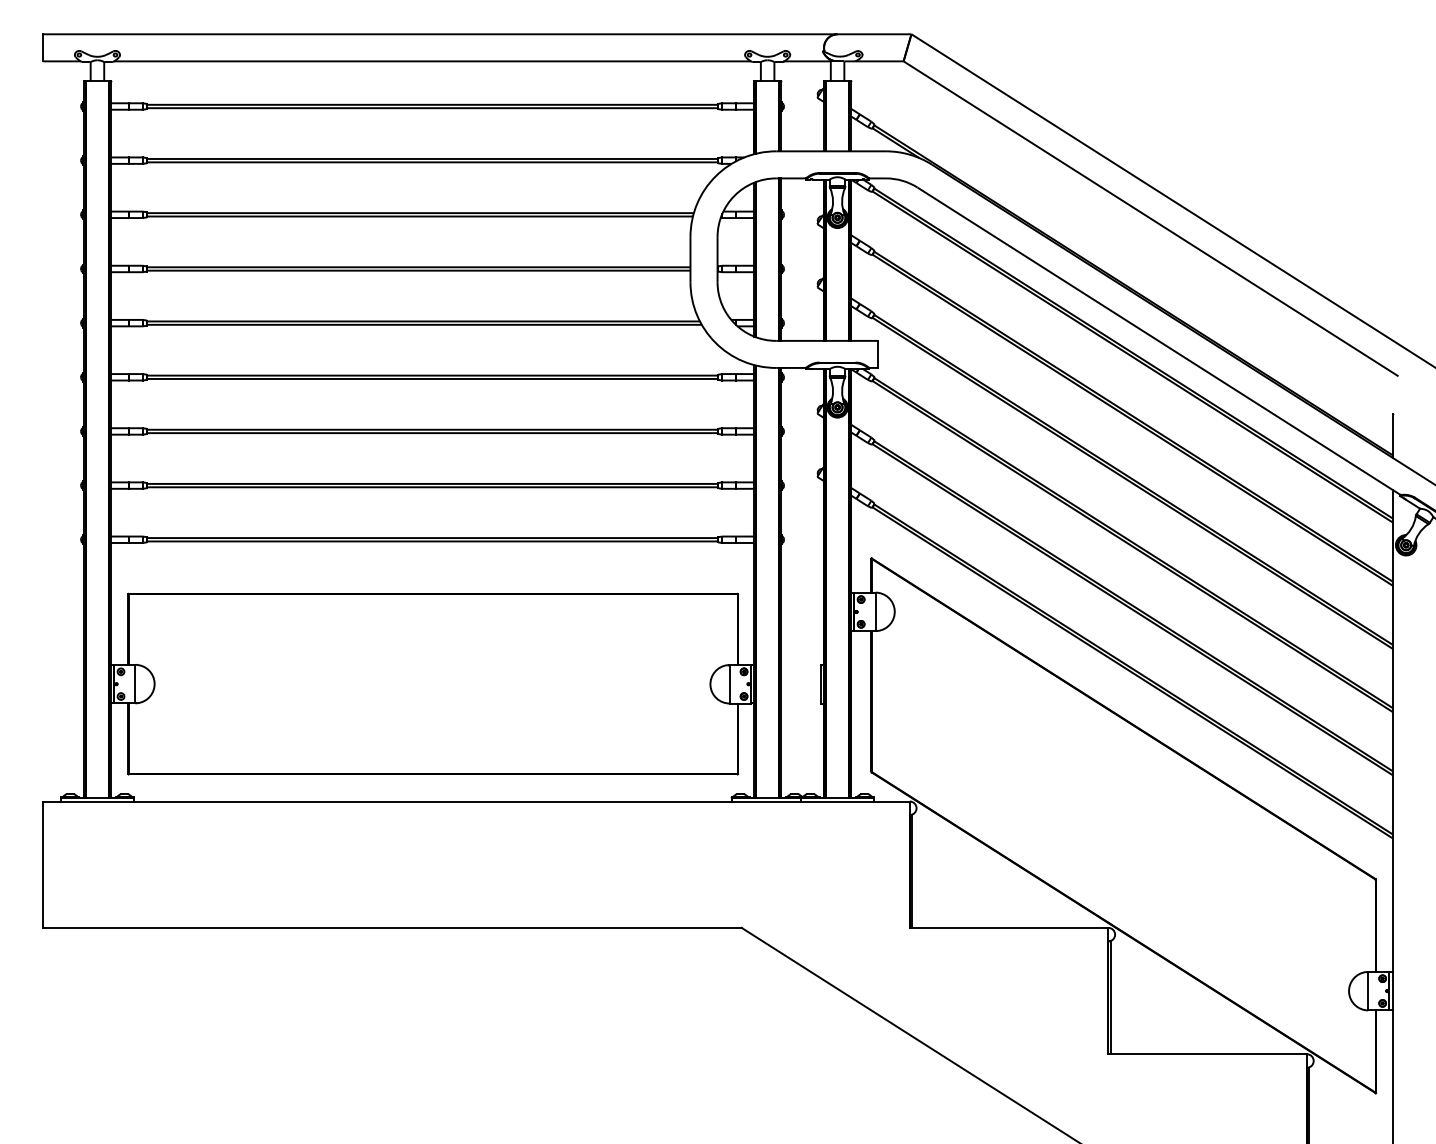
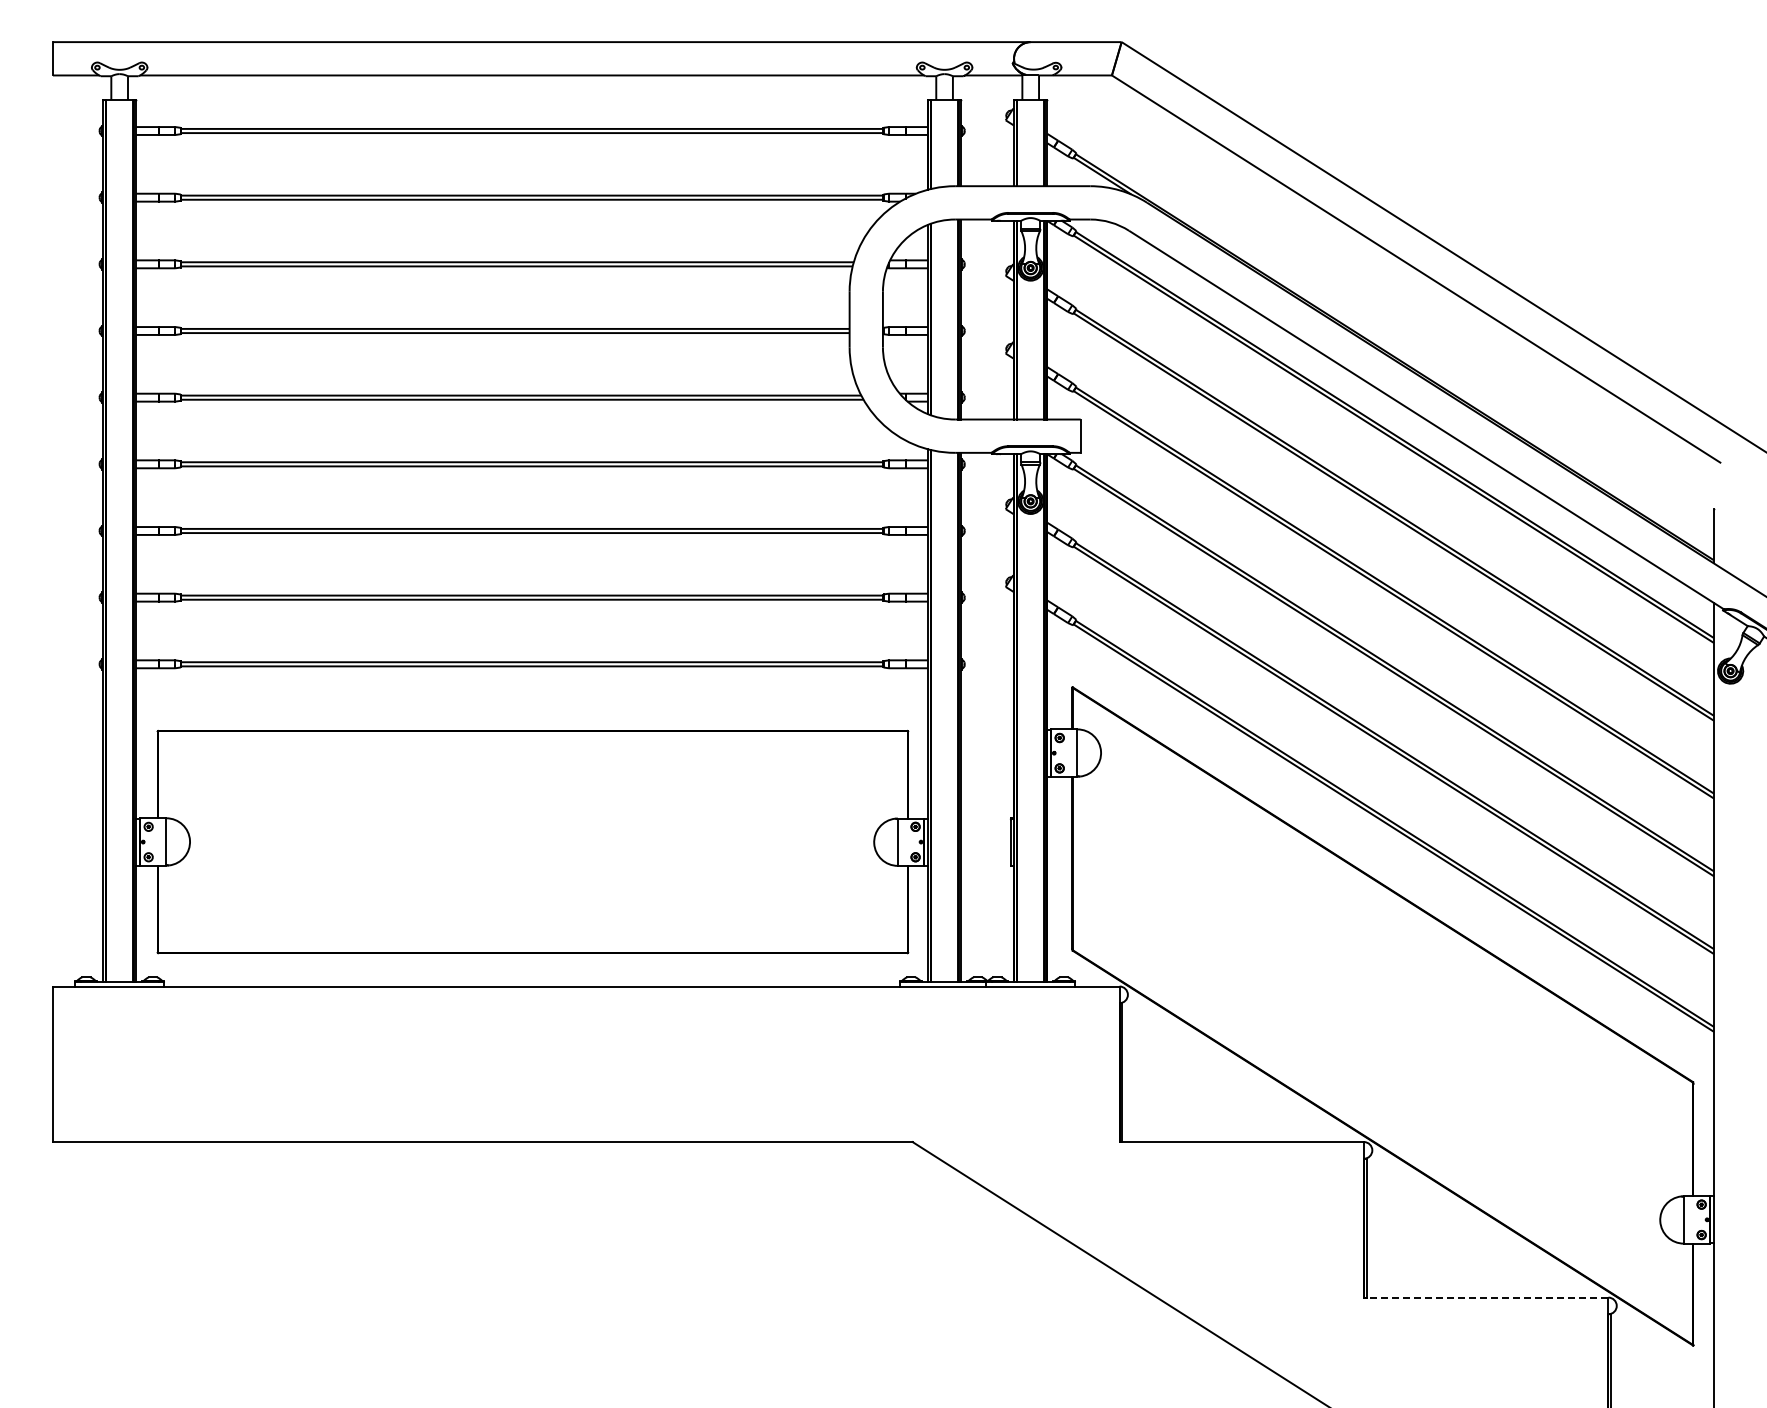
line: (1207, 1054) -> (1485, 1297), solid -> dashed

